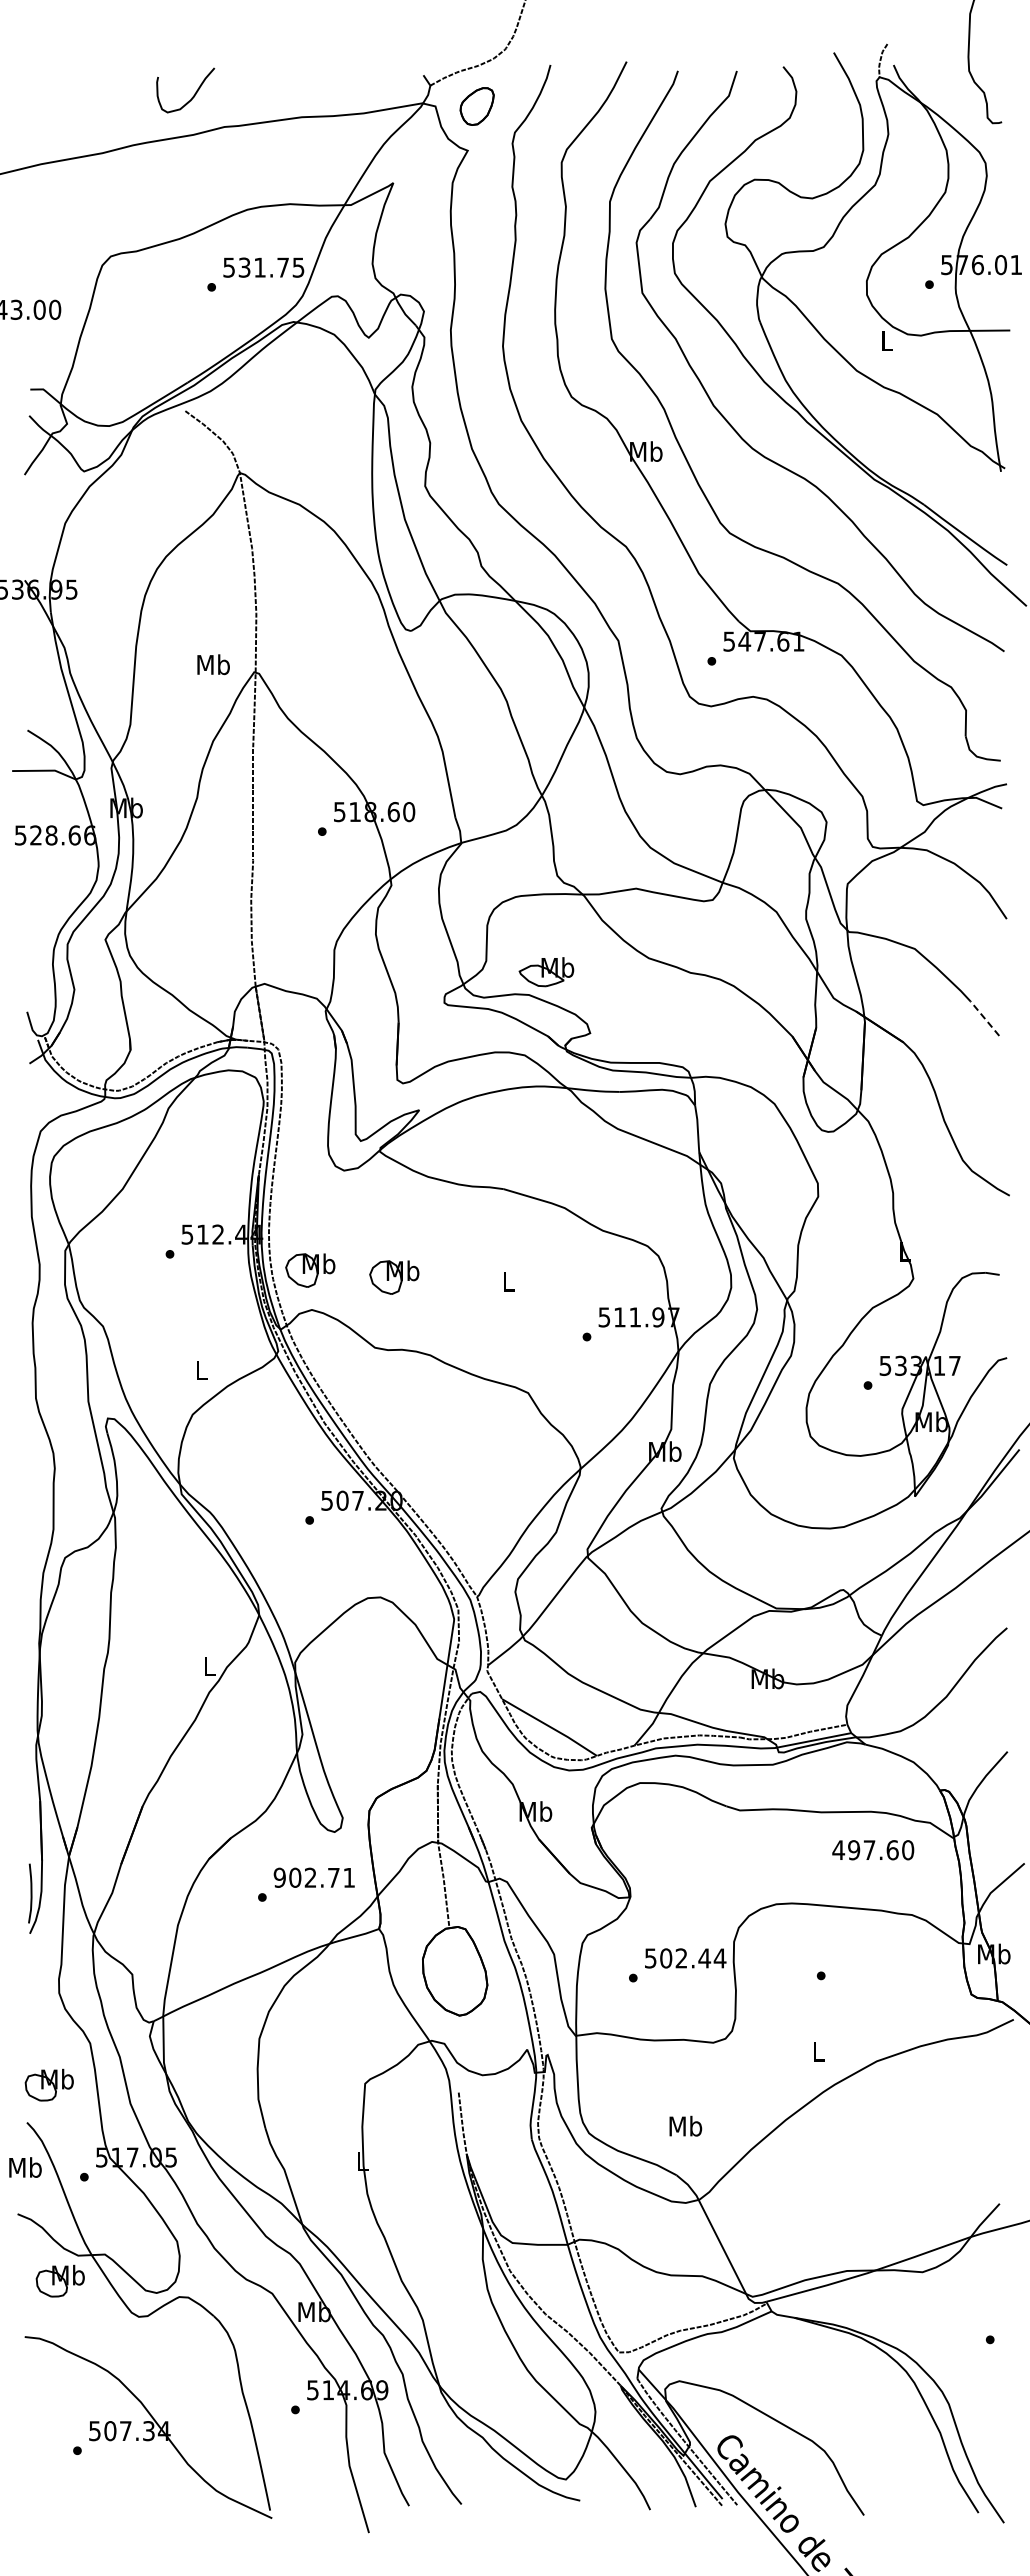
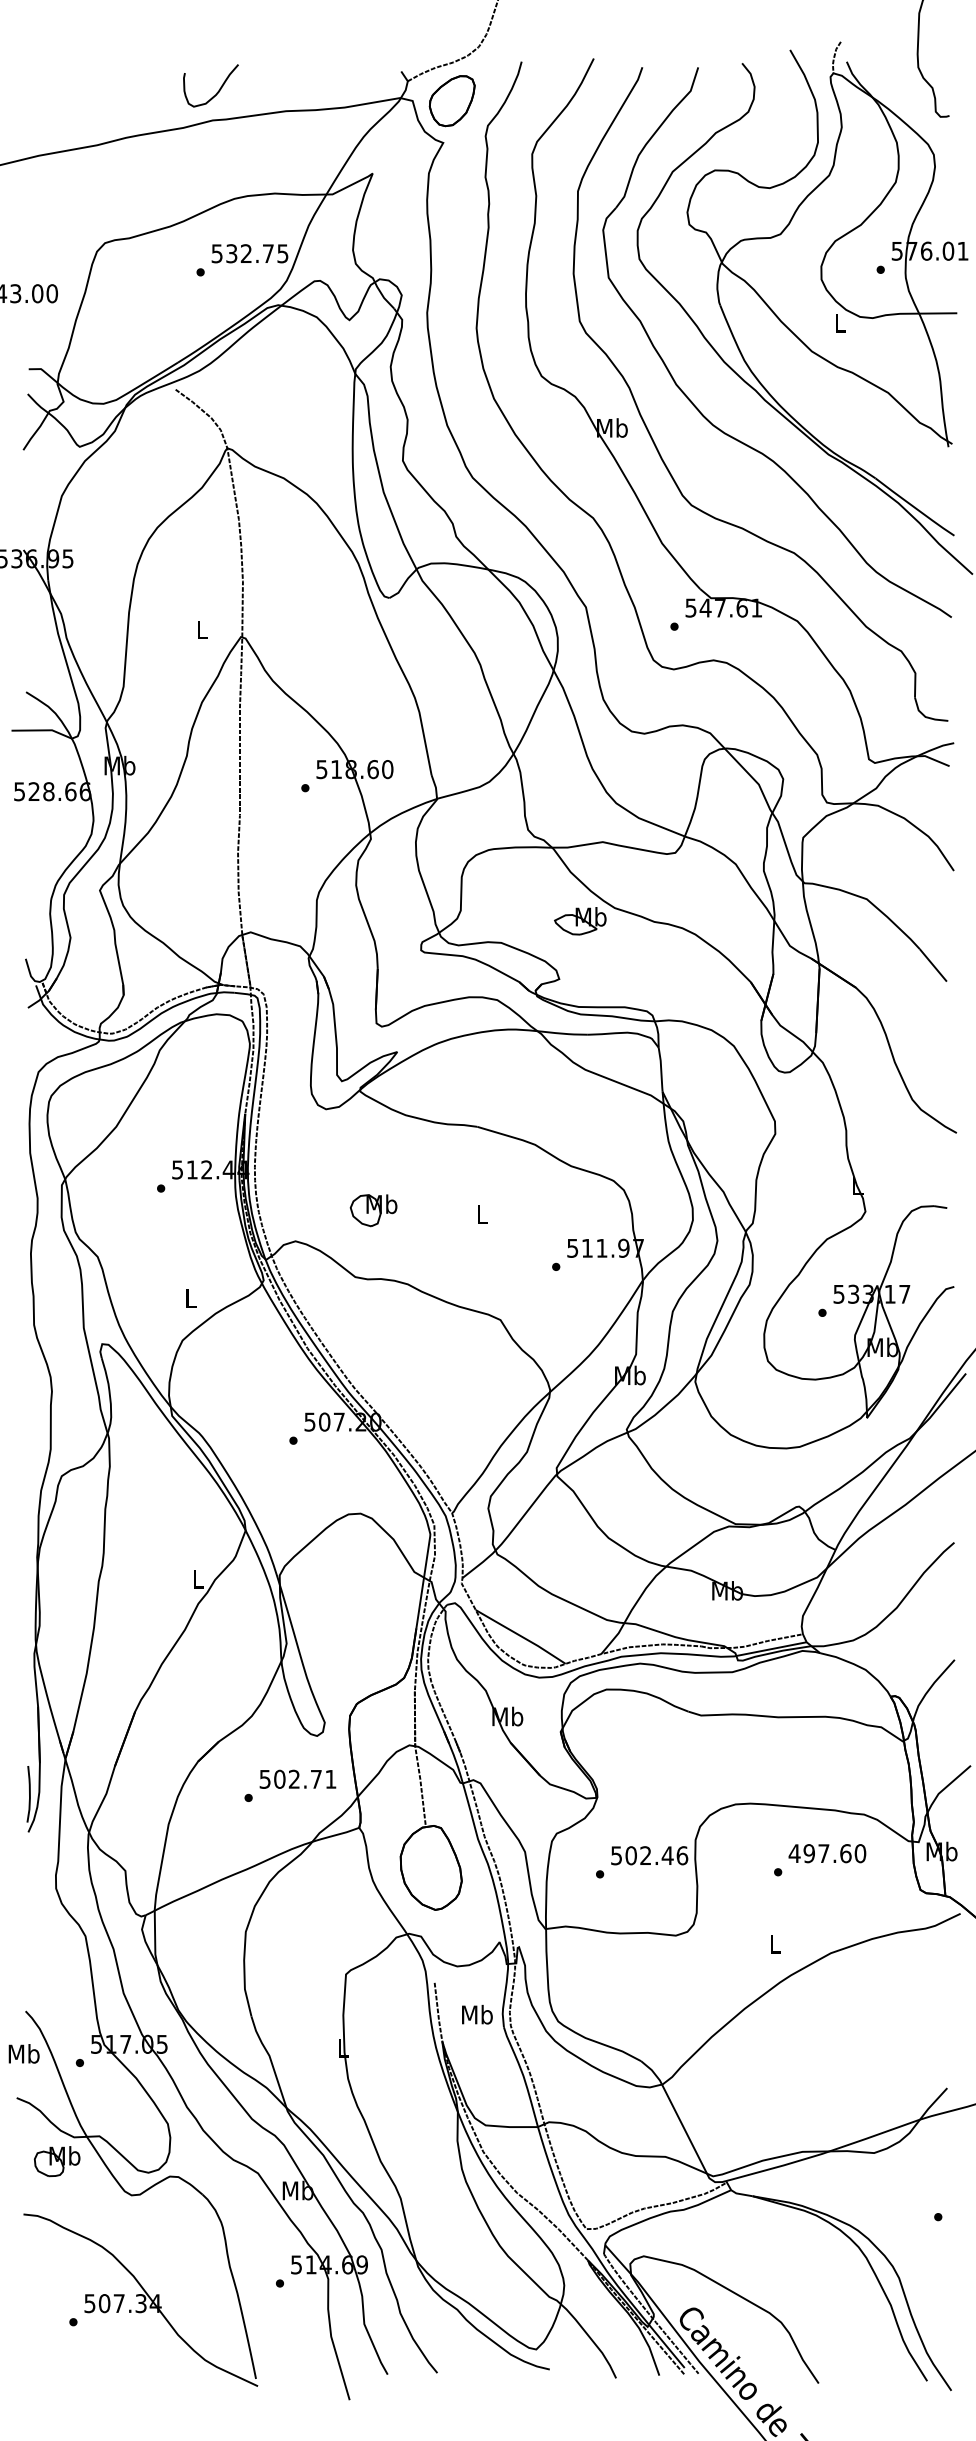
curve: (192, 96) -> (217, 91), moved
part: (476, 106) -> (451, 101), size x1.43
text: (259, 267) -> (245, 253), 531.75 -> 532.75
text: (213, 664) -> (202, 629), Mb -> L
part: (546, 972) -> (580, 921), moved
line: (984, 1018) -> (932, 965), dashed -> solid
part: (310, 1270) -> (294, 1203), removed
text: (873, 1850) -> (827, 1853), moved
text: (279, 1877) -> (264, 1779), 902.71 -> 502.71
text: (719, 1958) -> (681, 1855), 502.44 -> 502.46
part: (48, 2084) -> (45, 1975), removed
text: (685, 2125) -> (477, 2014), moved

